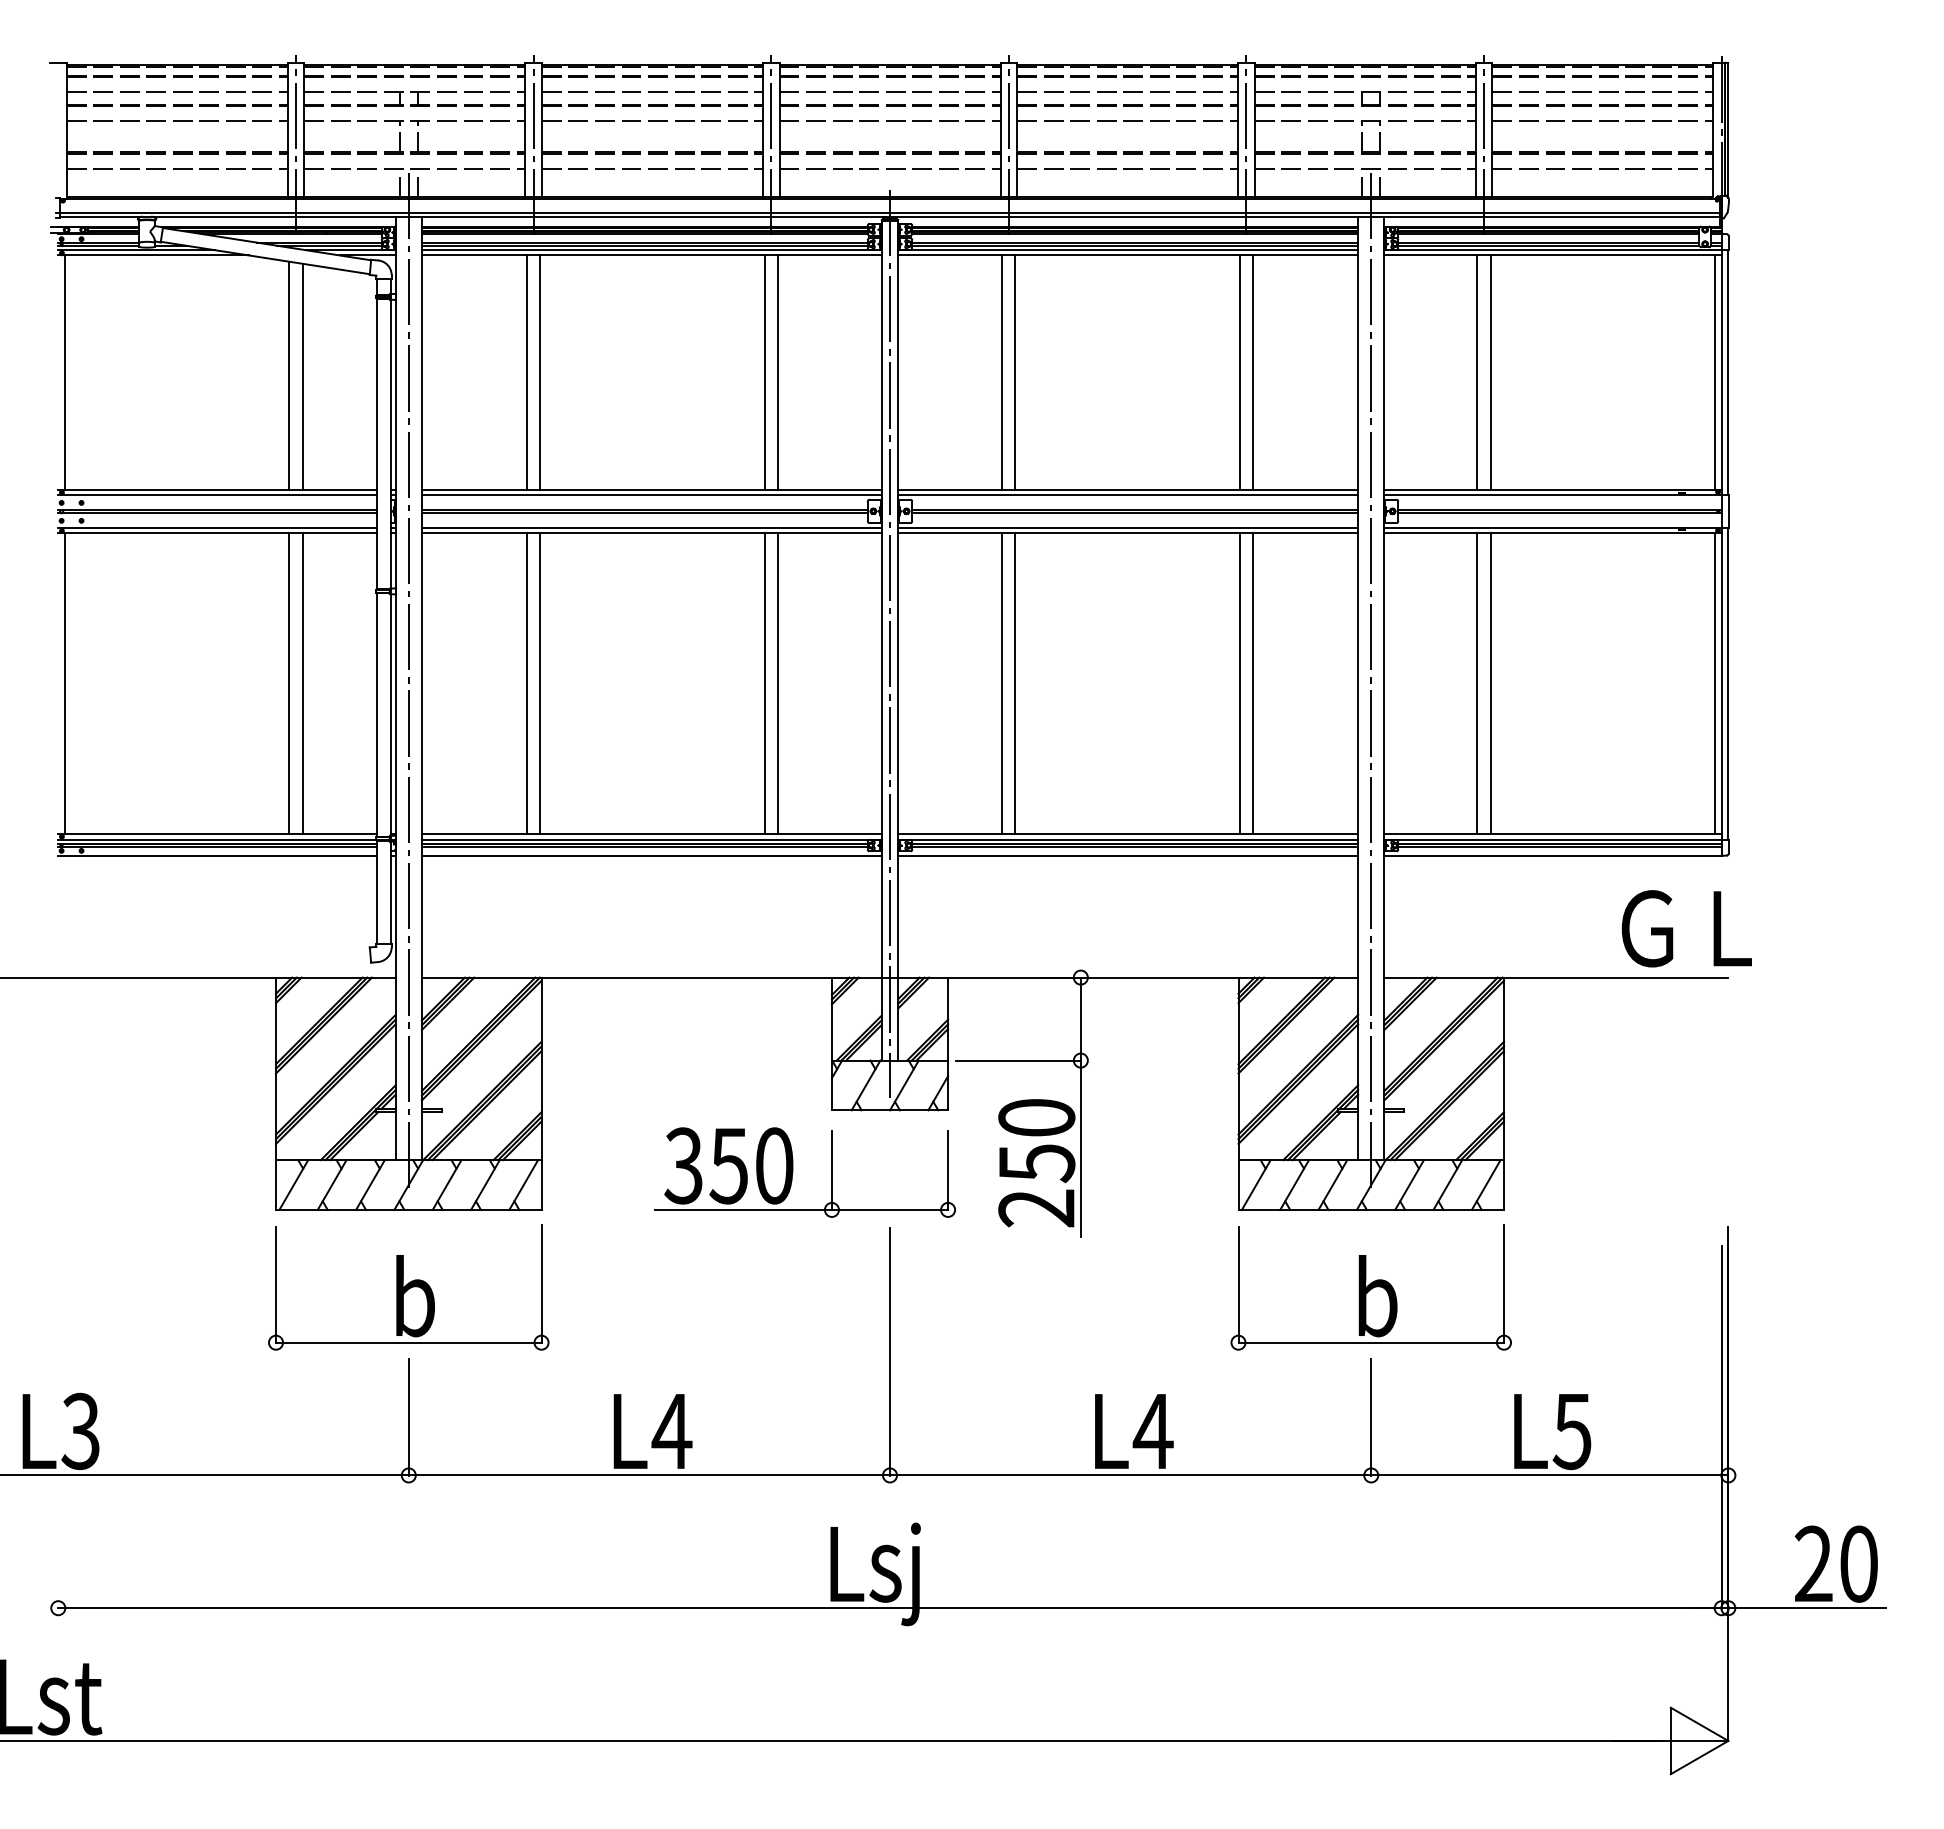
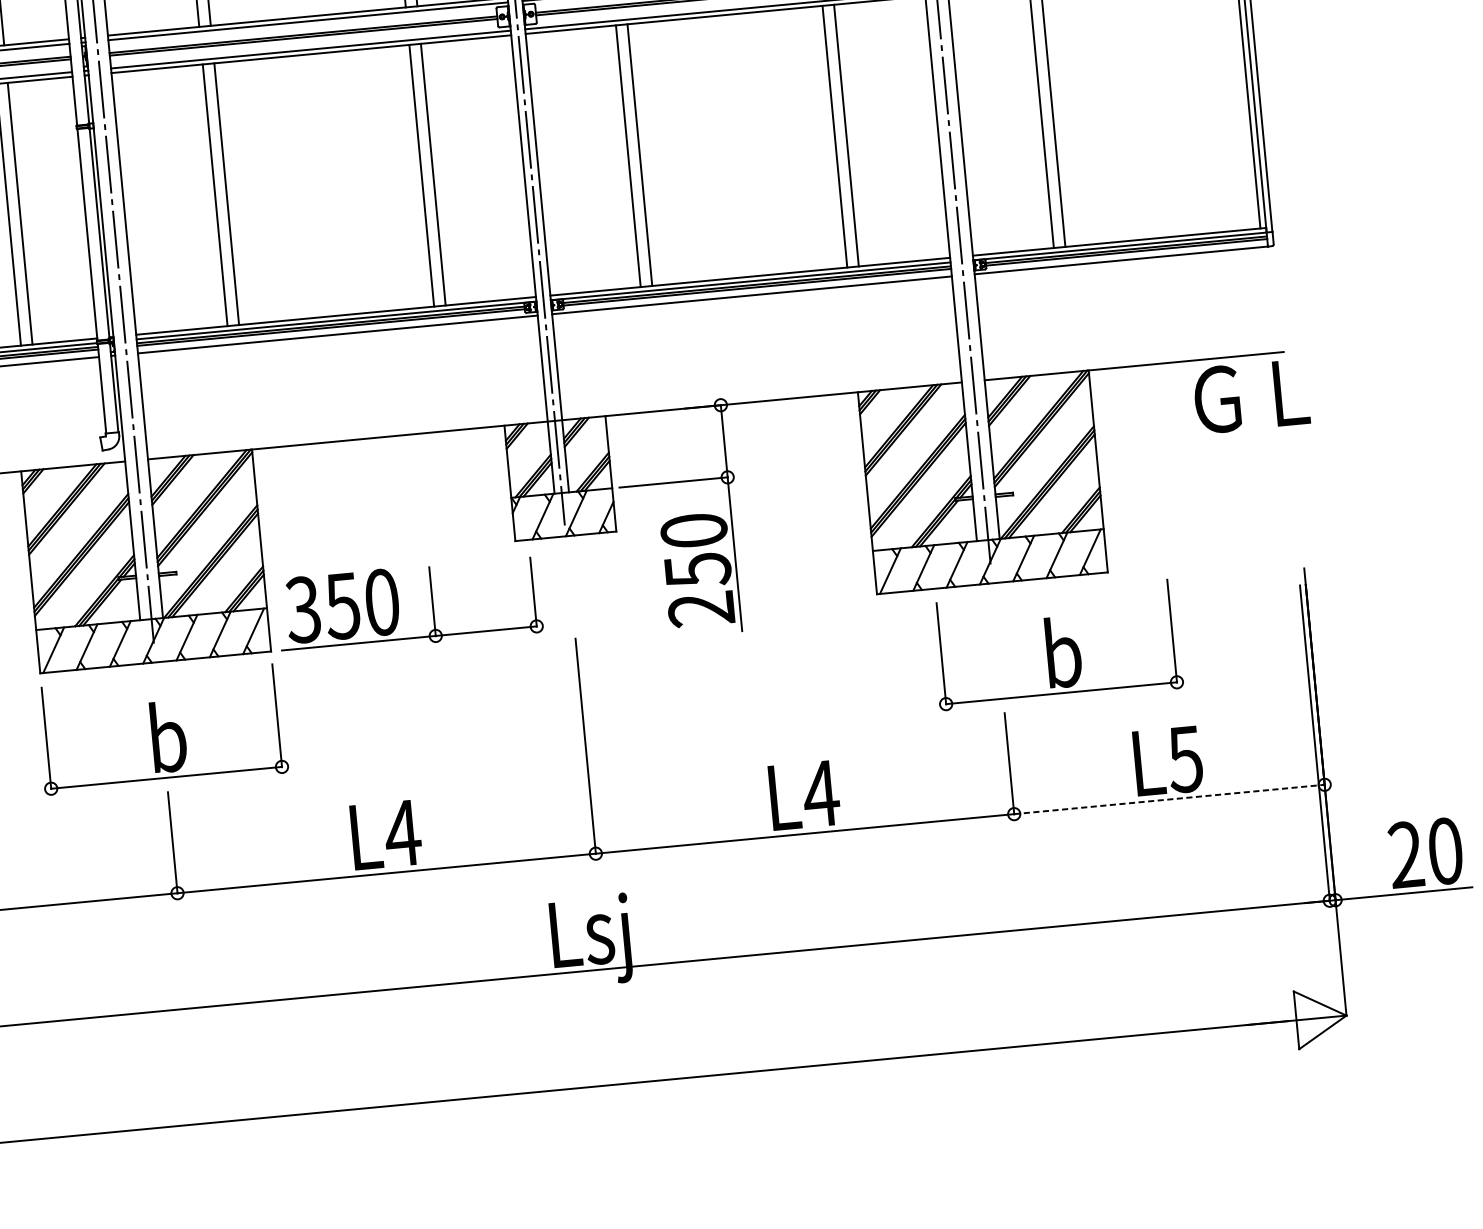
text: (1686, 928) -> (1251, 396), moved
part: (793, 1172) -> (399, 606), moved
part: (1370, 1287) -> (1056, 645), moved
line: (1549, 1475) -> (1169, 799), solid -> dashed

